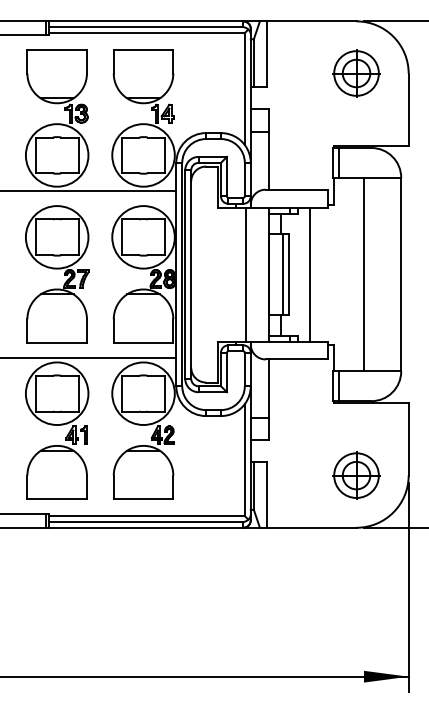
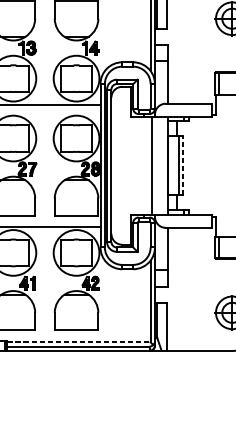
line: (289, 274) -> (183, 165), solid -> dashed
line: (310, 274) -> (198, 165), removed
line: (146, 516) -> (78, 342), solid -> dashed

